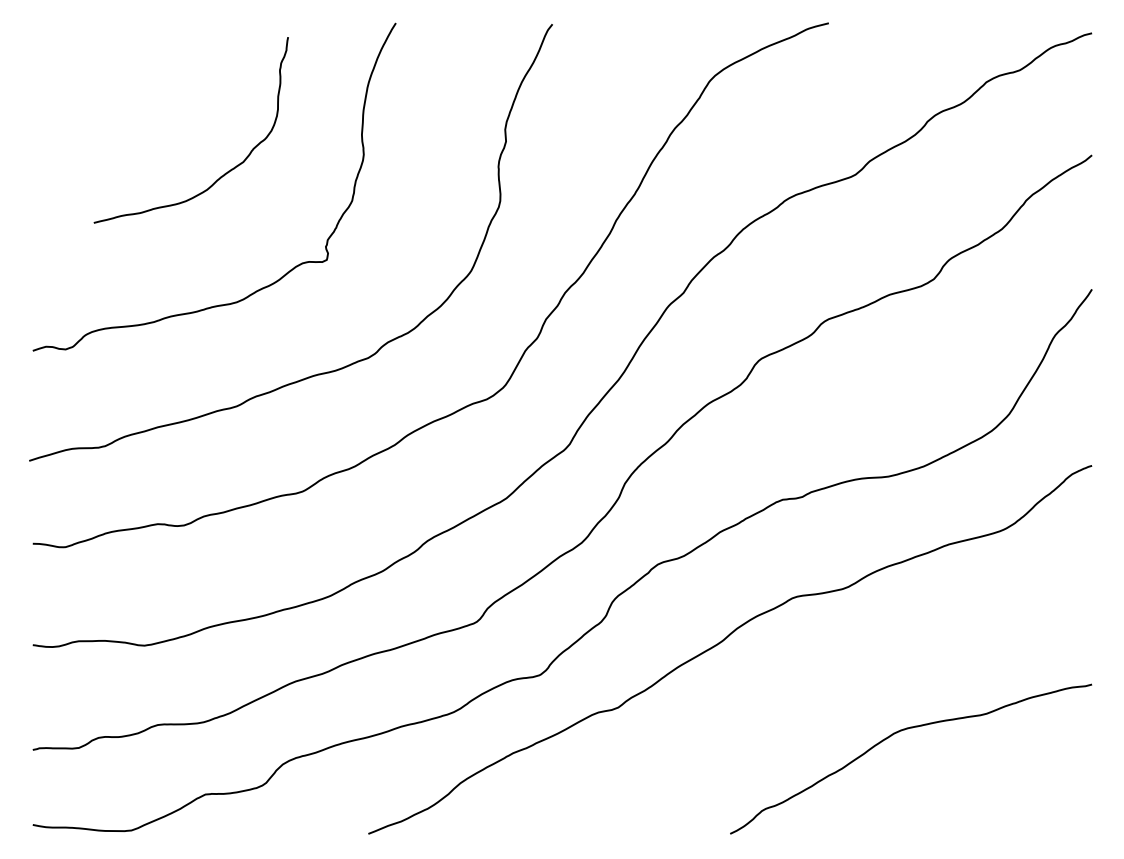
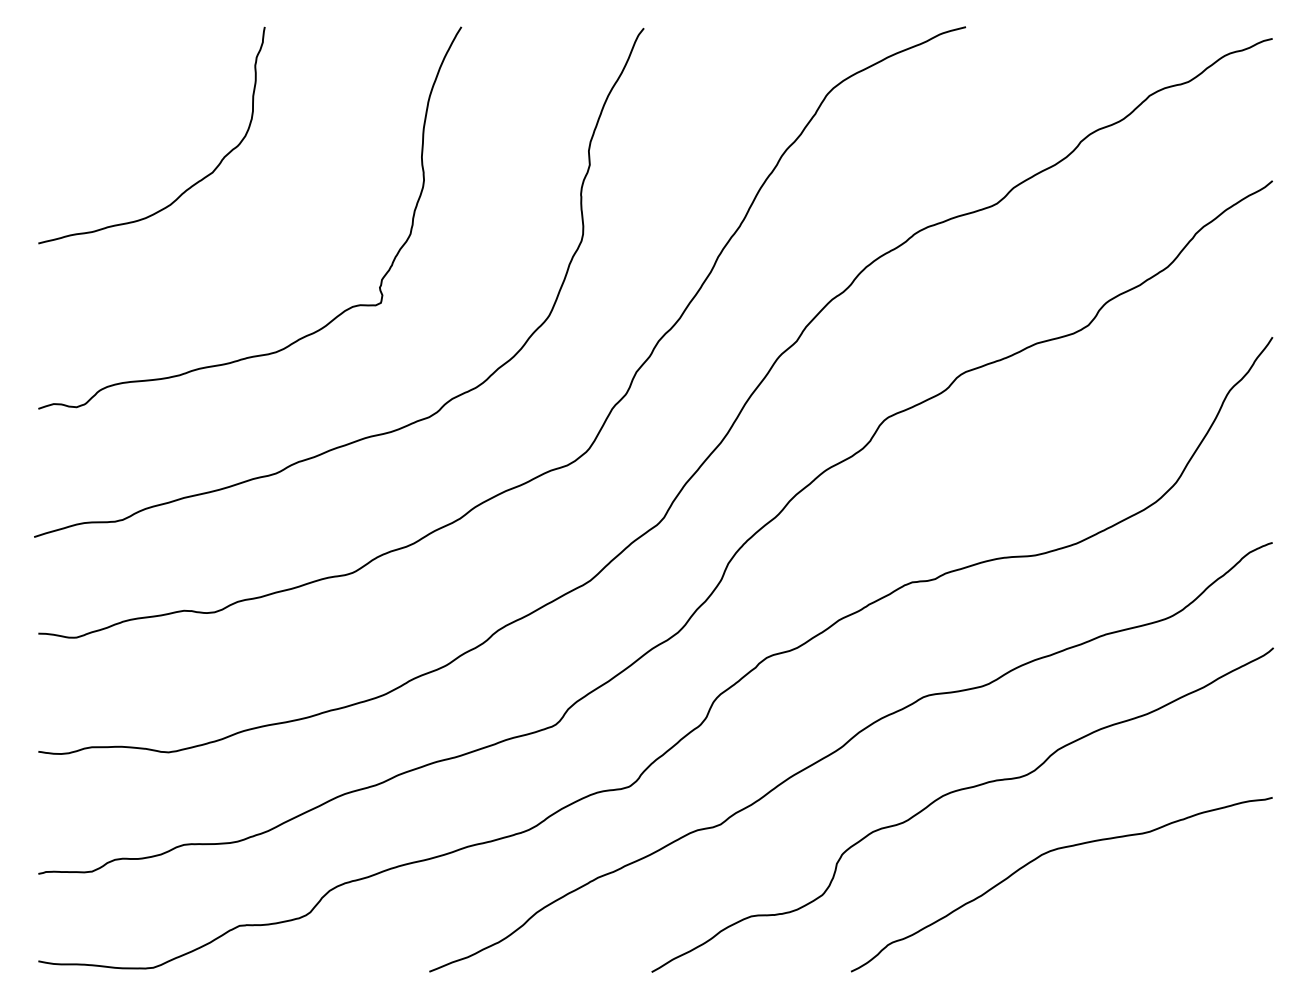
curve: (221, 175) -> (187, 188), moved
curve: (822, 679) -> (958, 791), added

